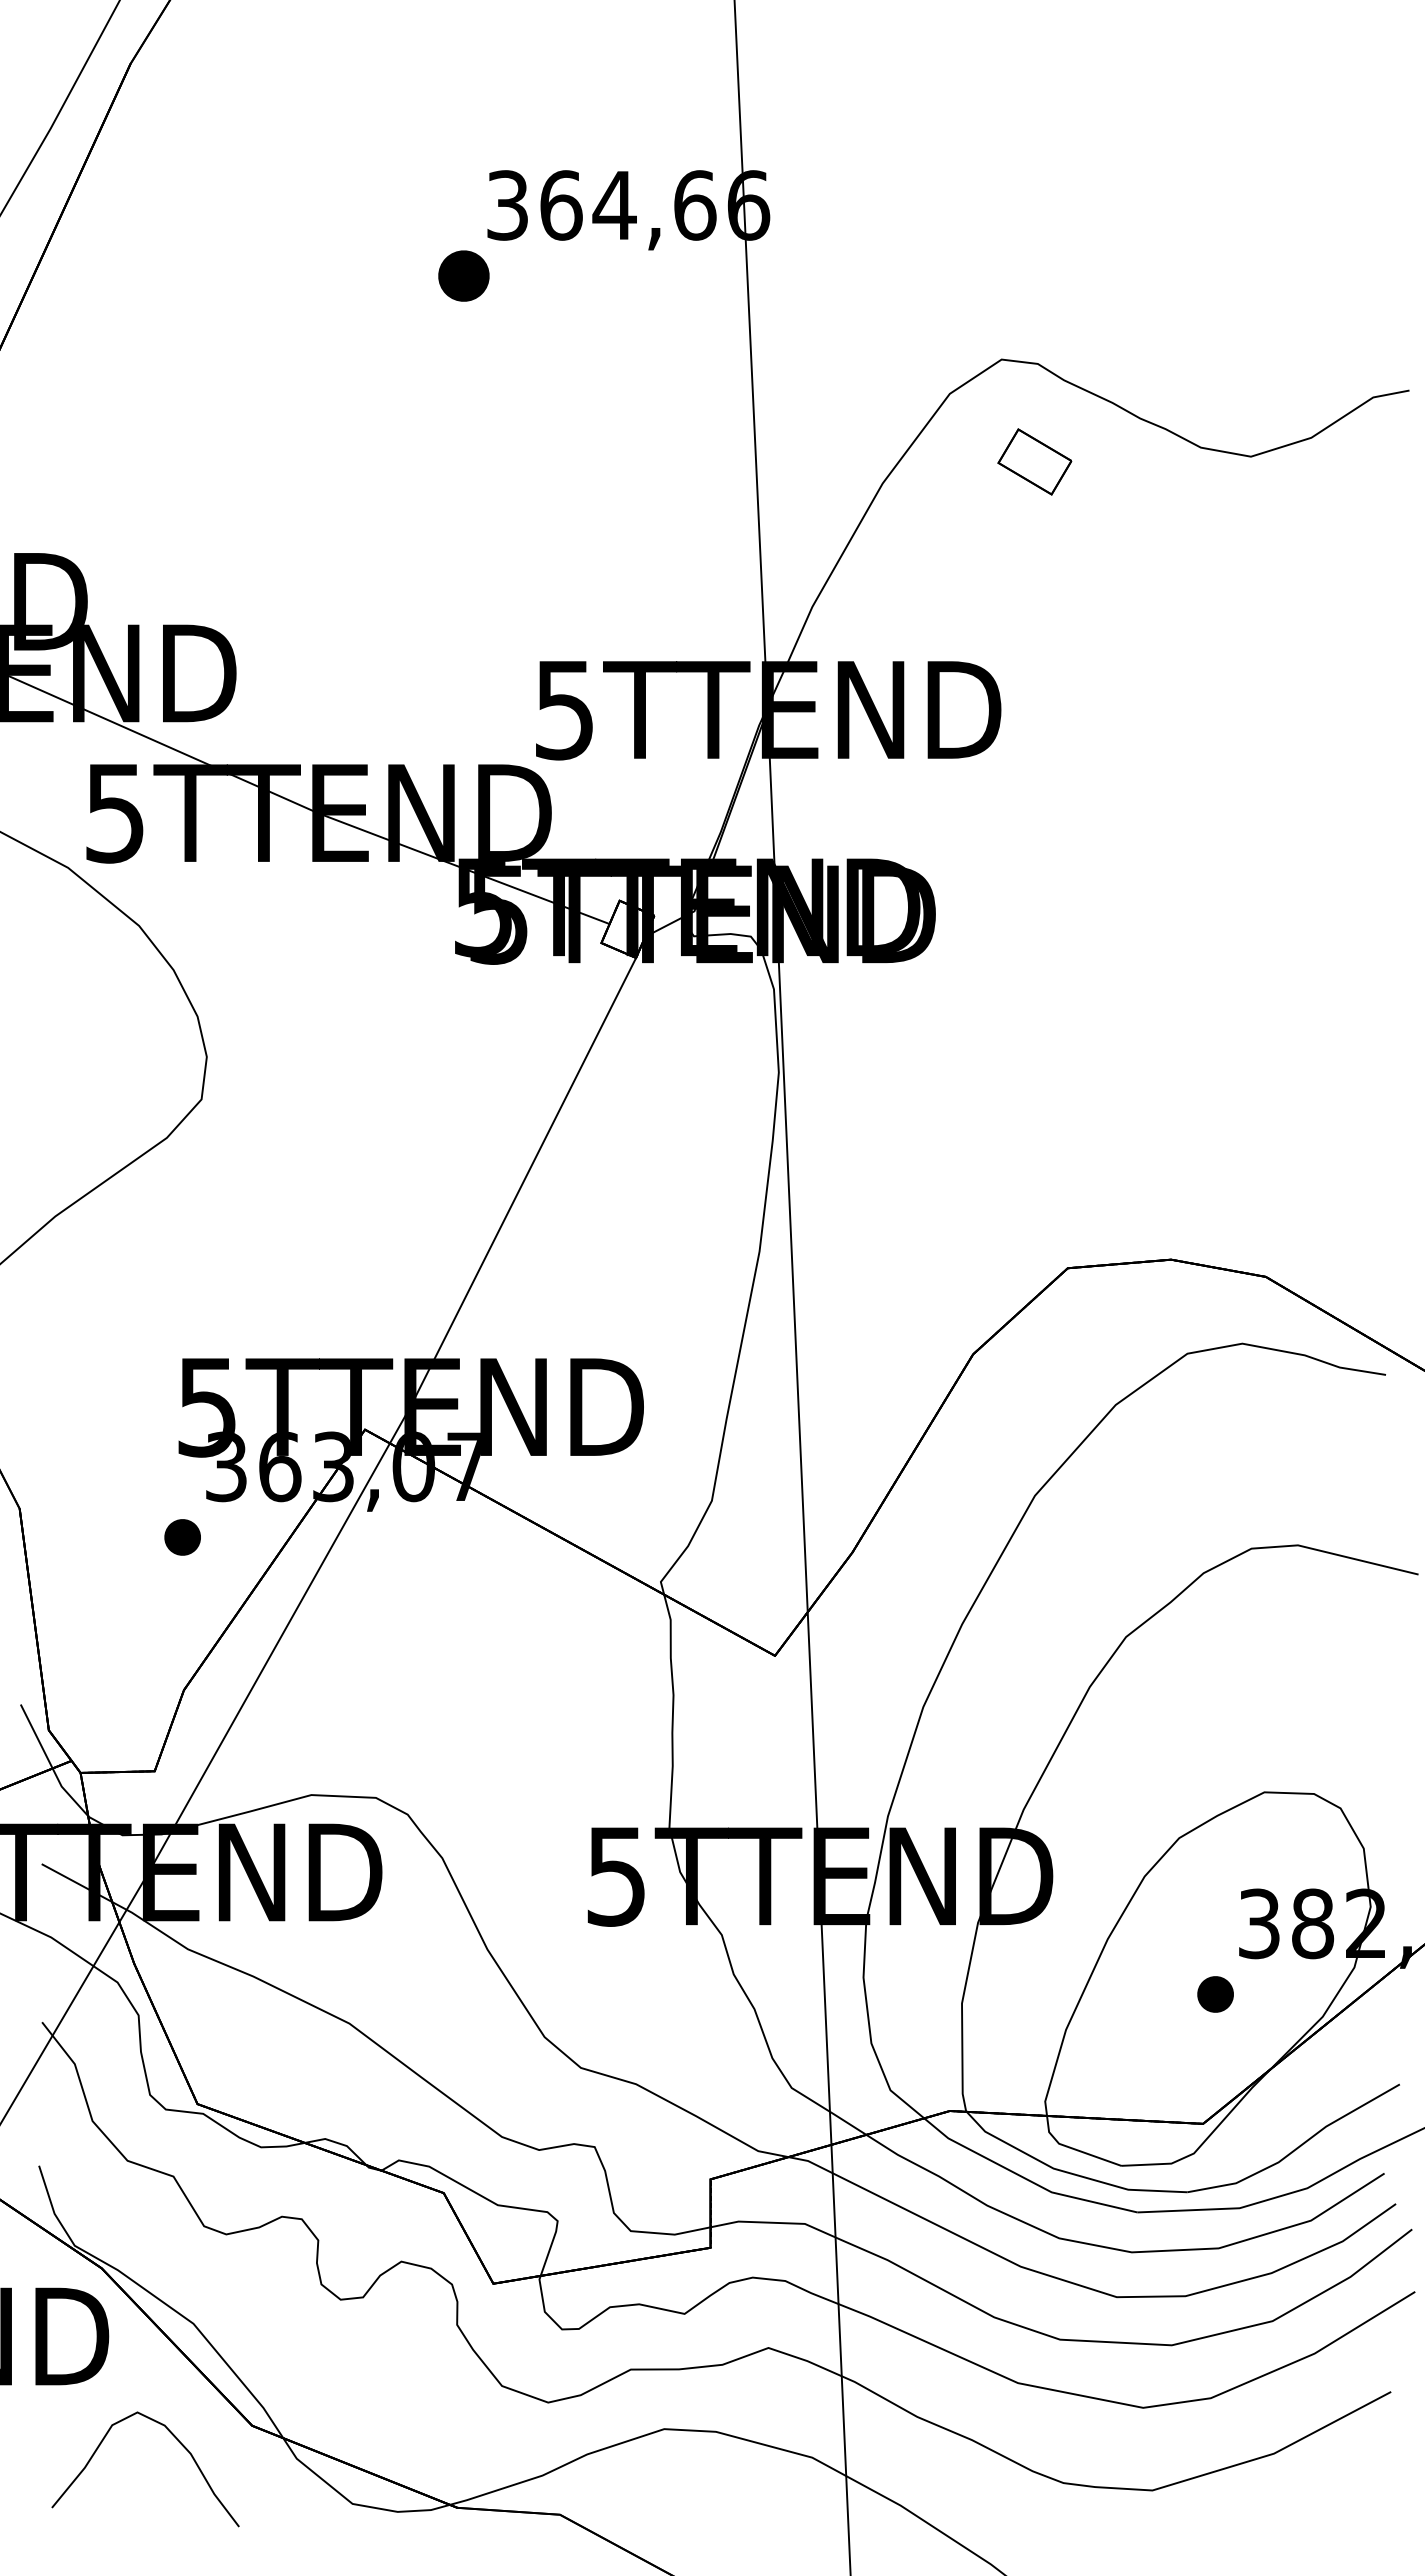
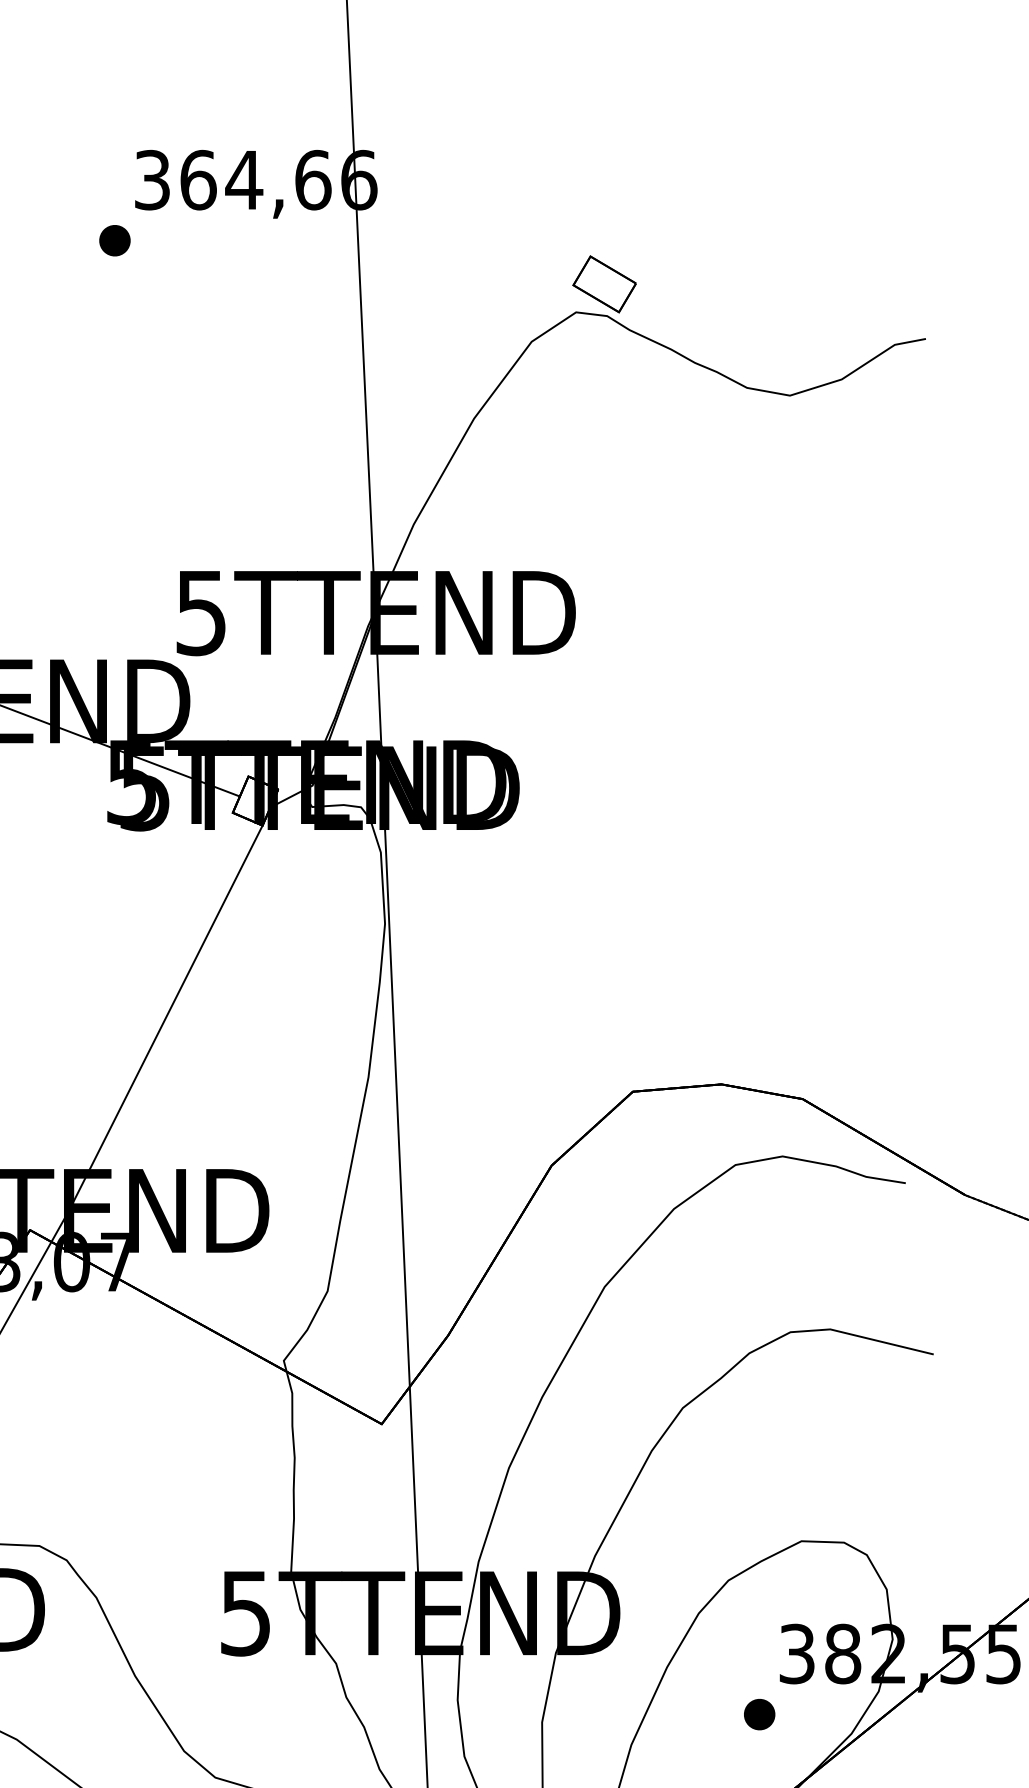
part: (463, 275) -> (114, 240), size x0.71
part: (1034, 461) -> (604, 283), moved

